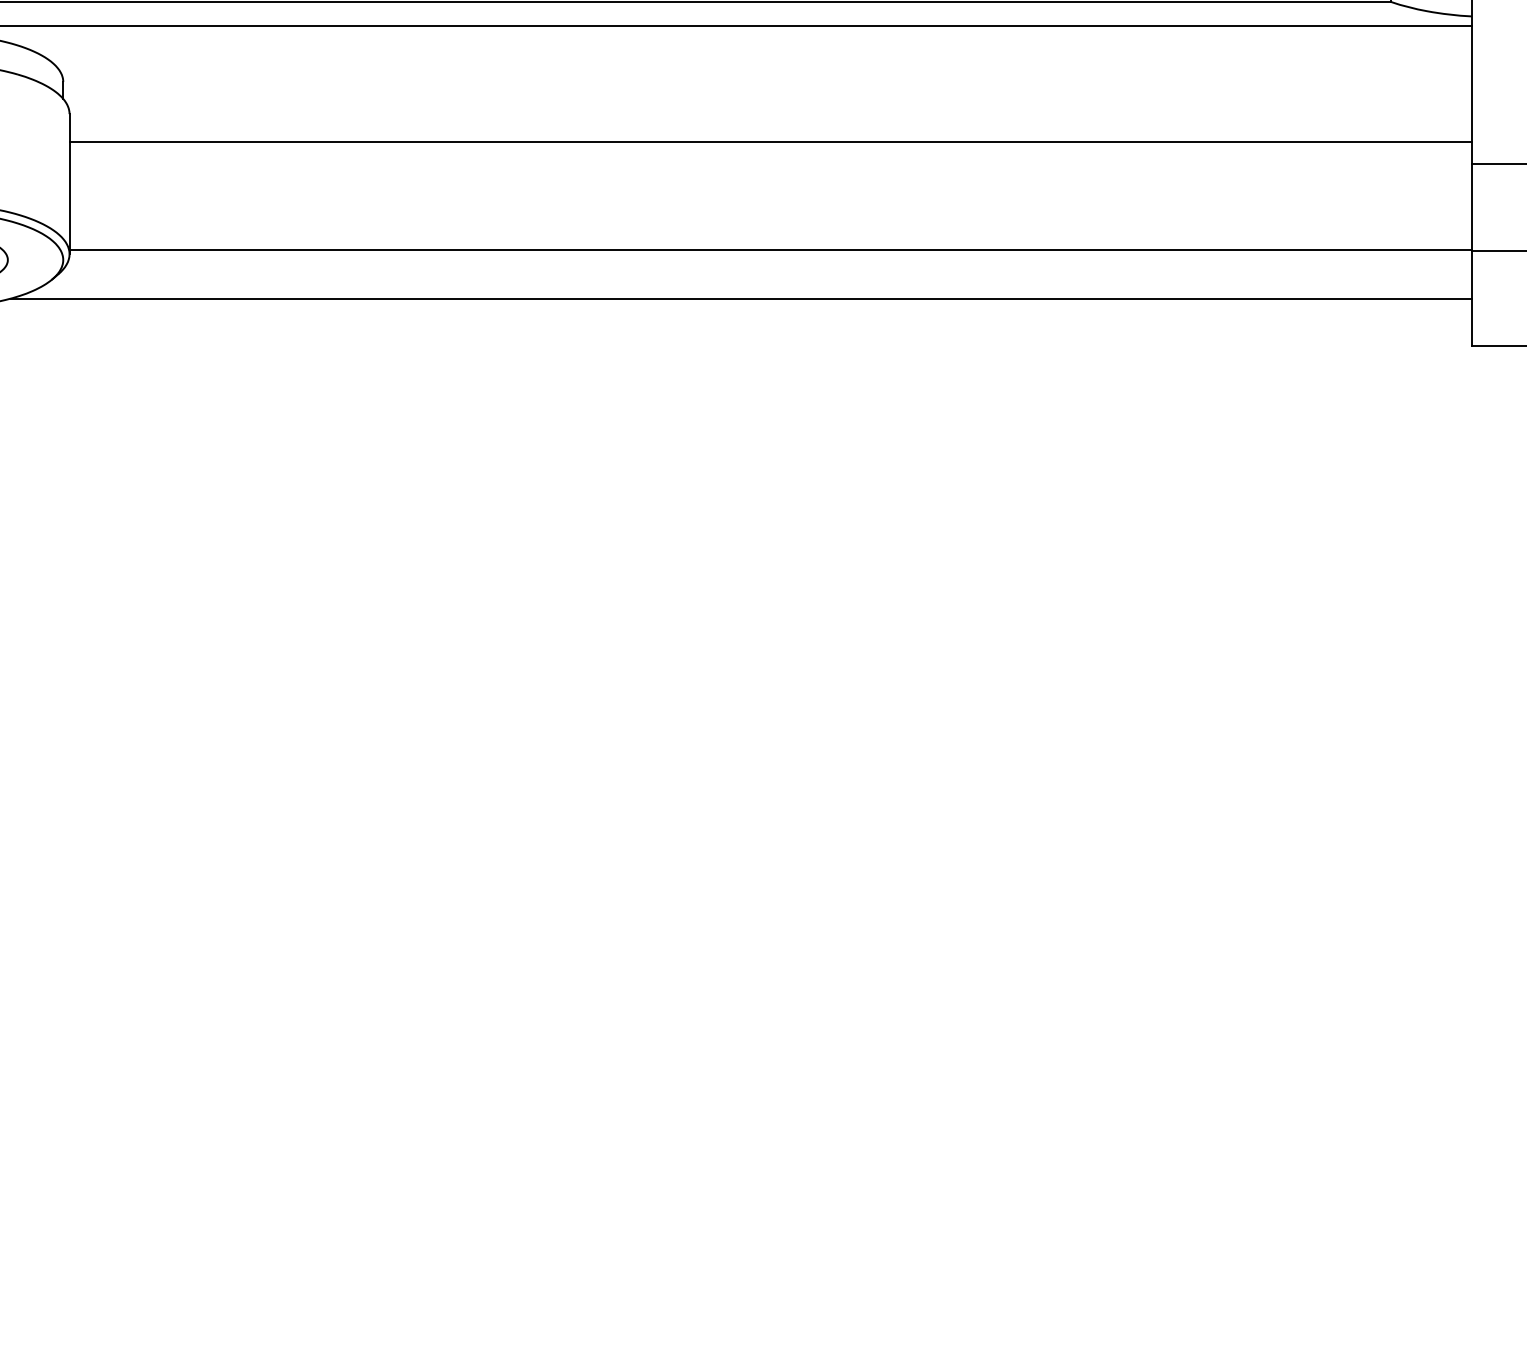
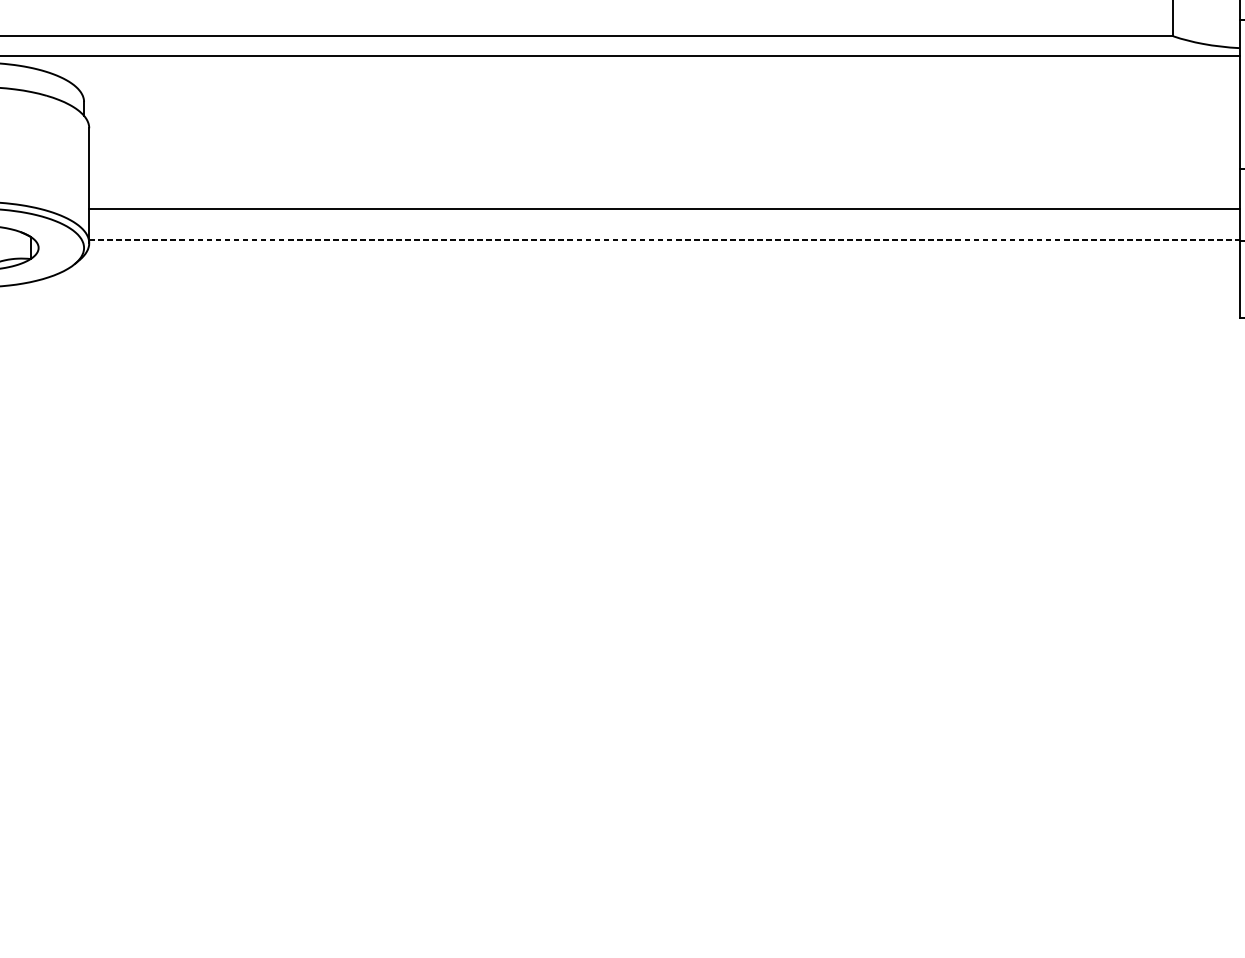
line: (770, 142) -> (664, 208), moved
line: (771, 250) -> (665, 240), solid -> dashed
line: (740, 298) -> (639, 279), removed

